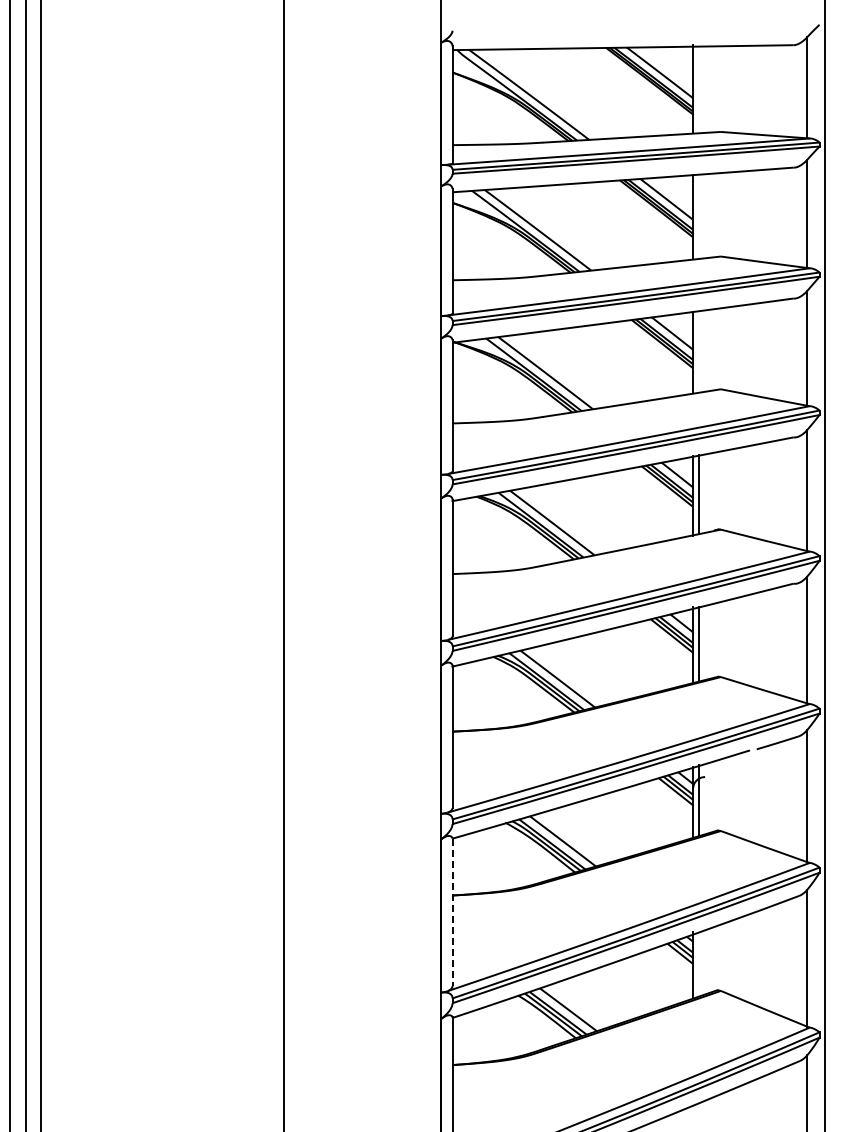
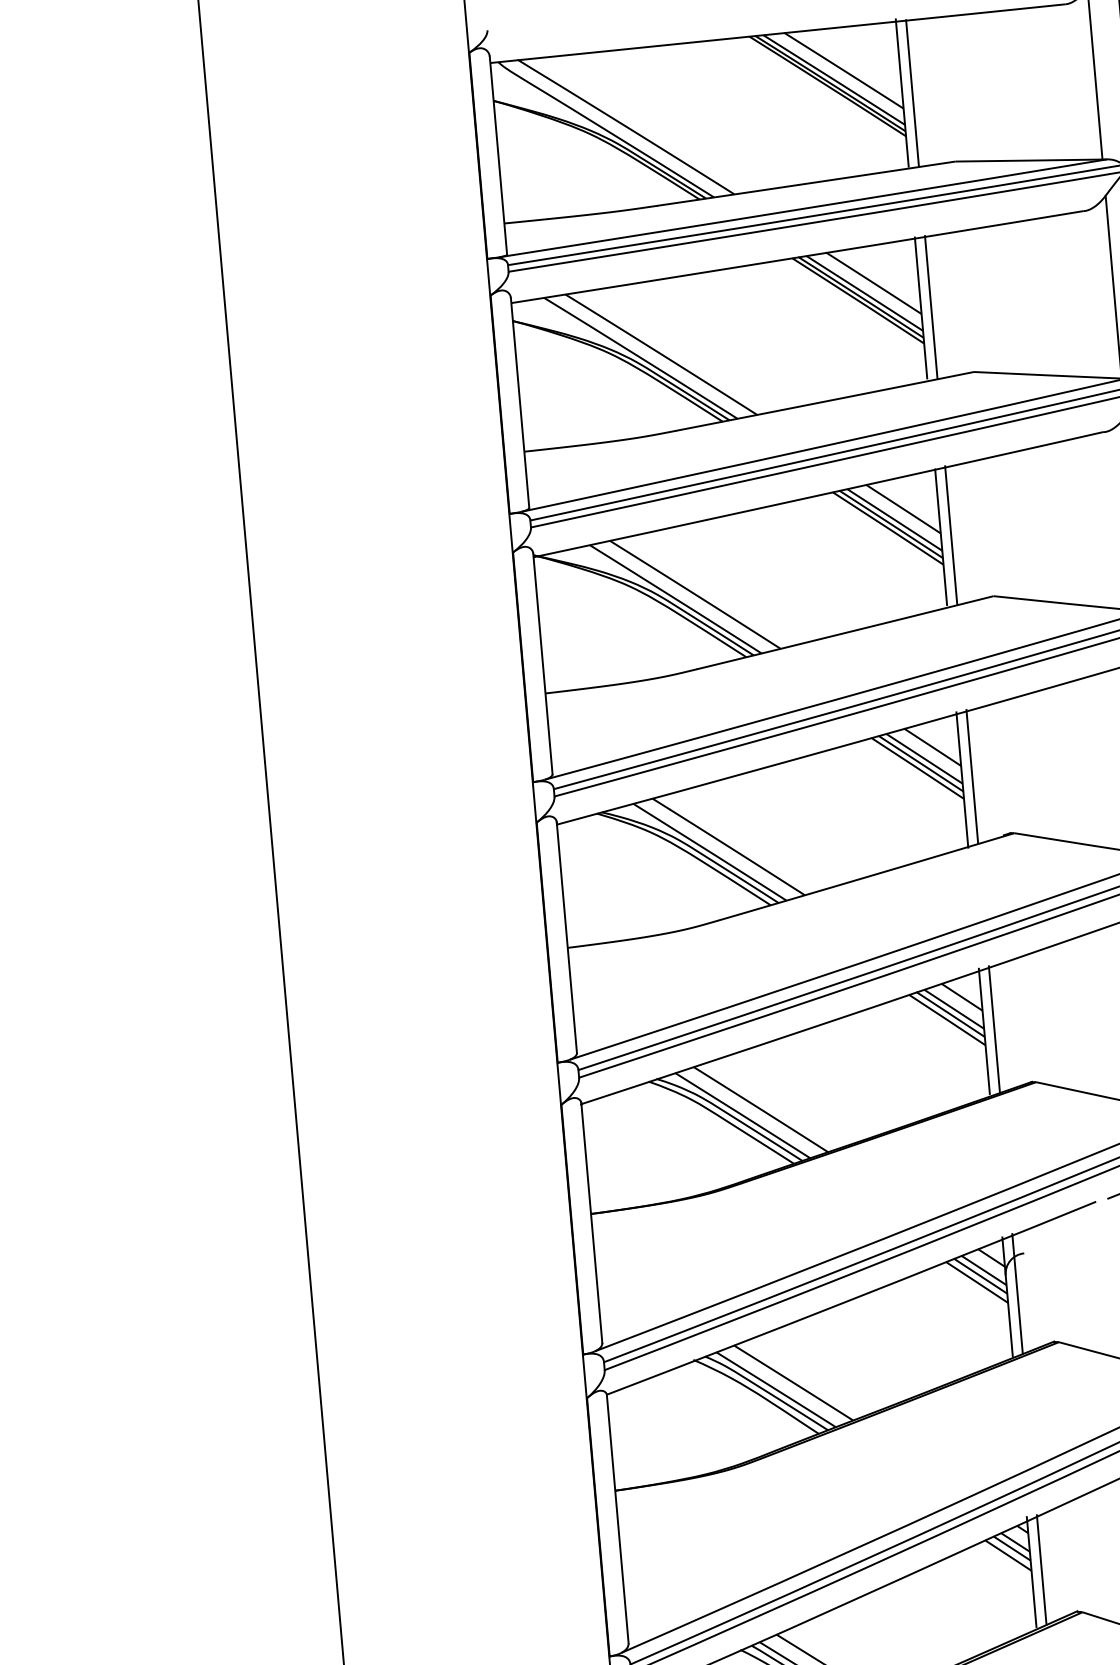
line: (699, 89) -> (913, 93), added
line: (699, 216) -> (931, 307), added
line: (699, 351) -> (951, 535), added
line: (452, 912) -> (617, 1519), dashed -> solid
line: (699, 963) -> (1042, 1569), added

